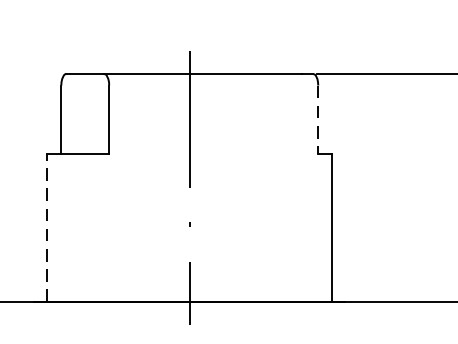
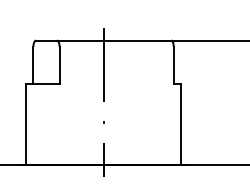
line: (317, 119) -> (173, 65), dashed -> solid
line: (46, 227) -> (25, 124), dashed -> solid

